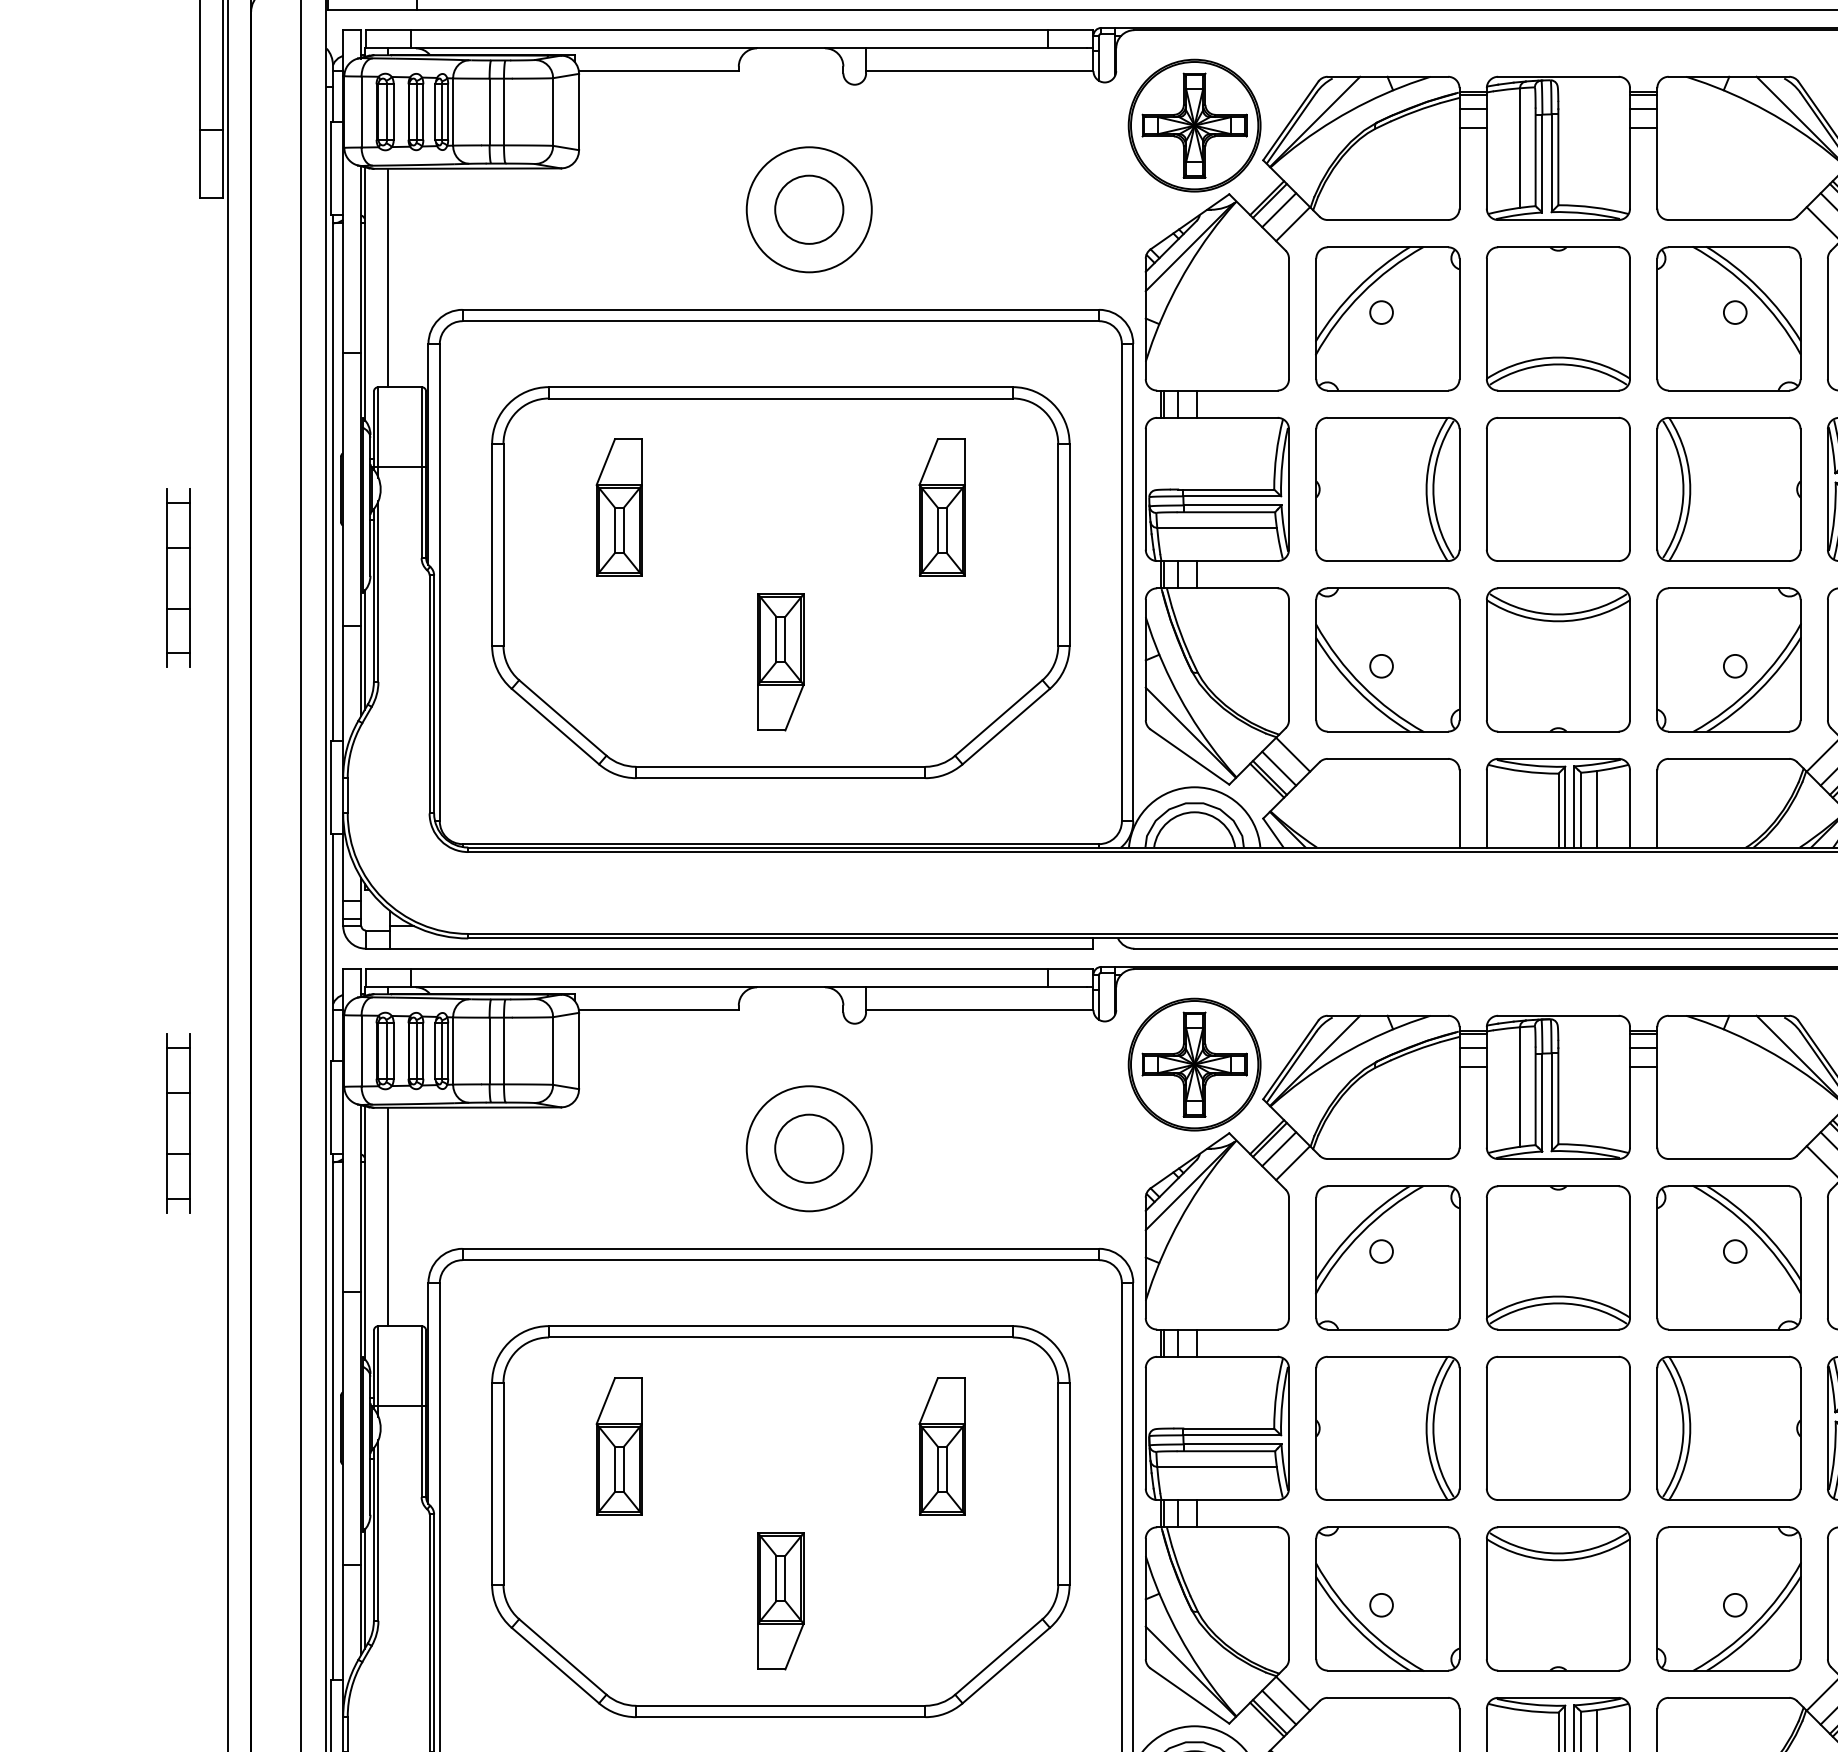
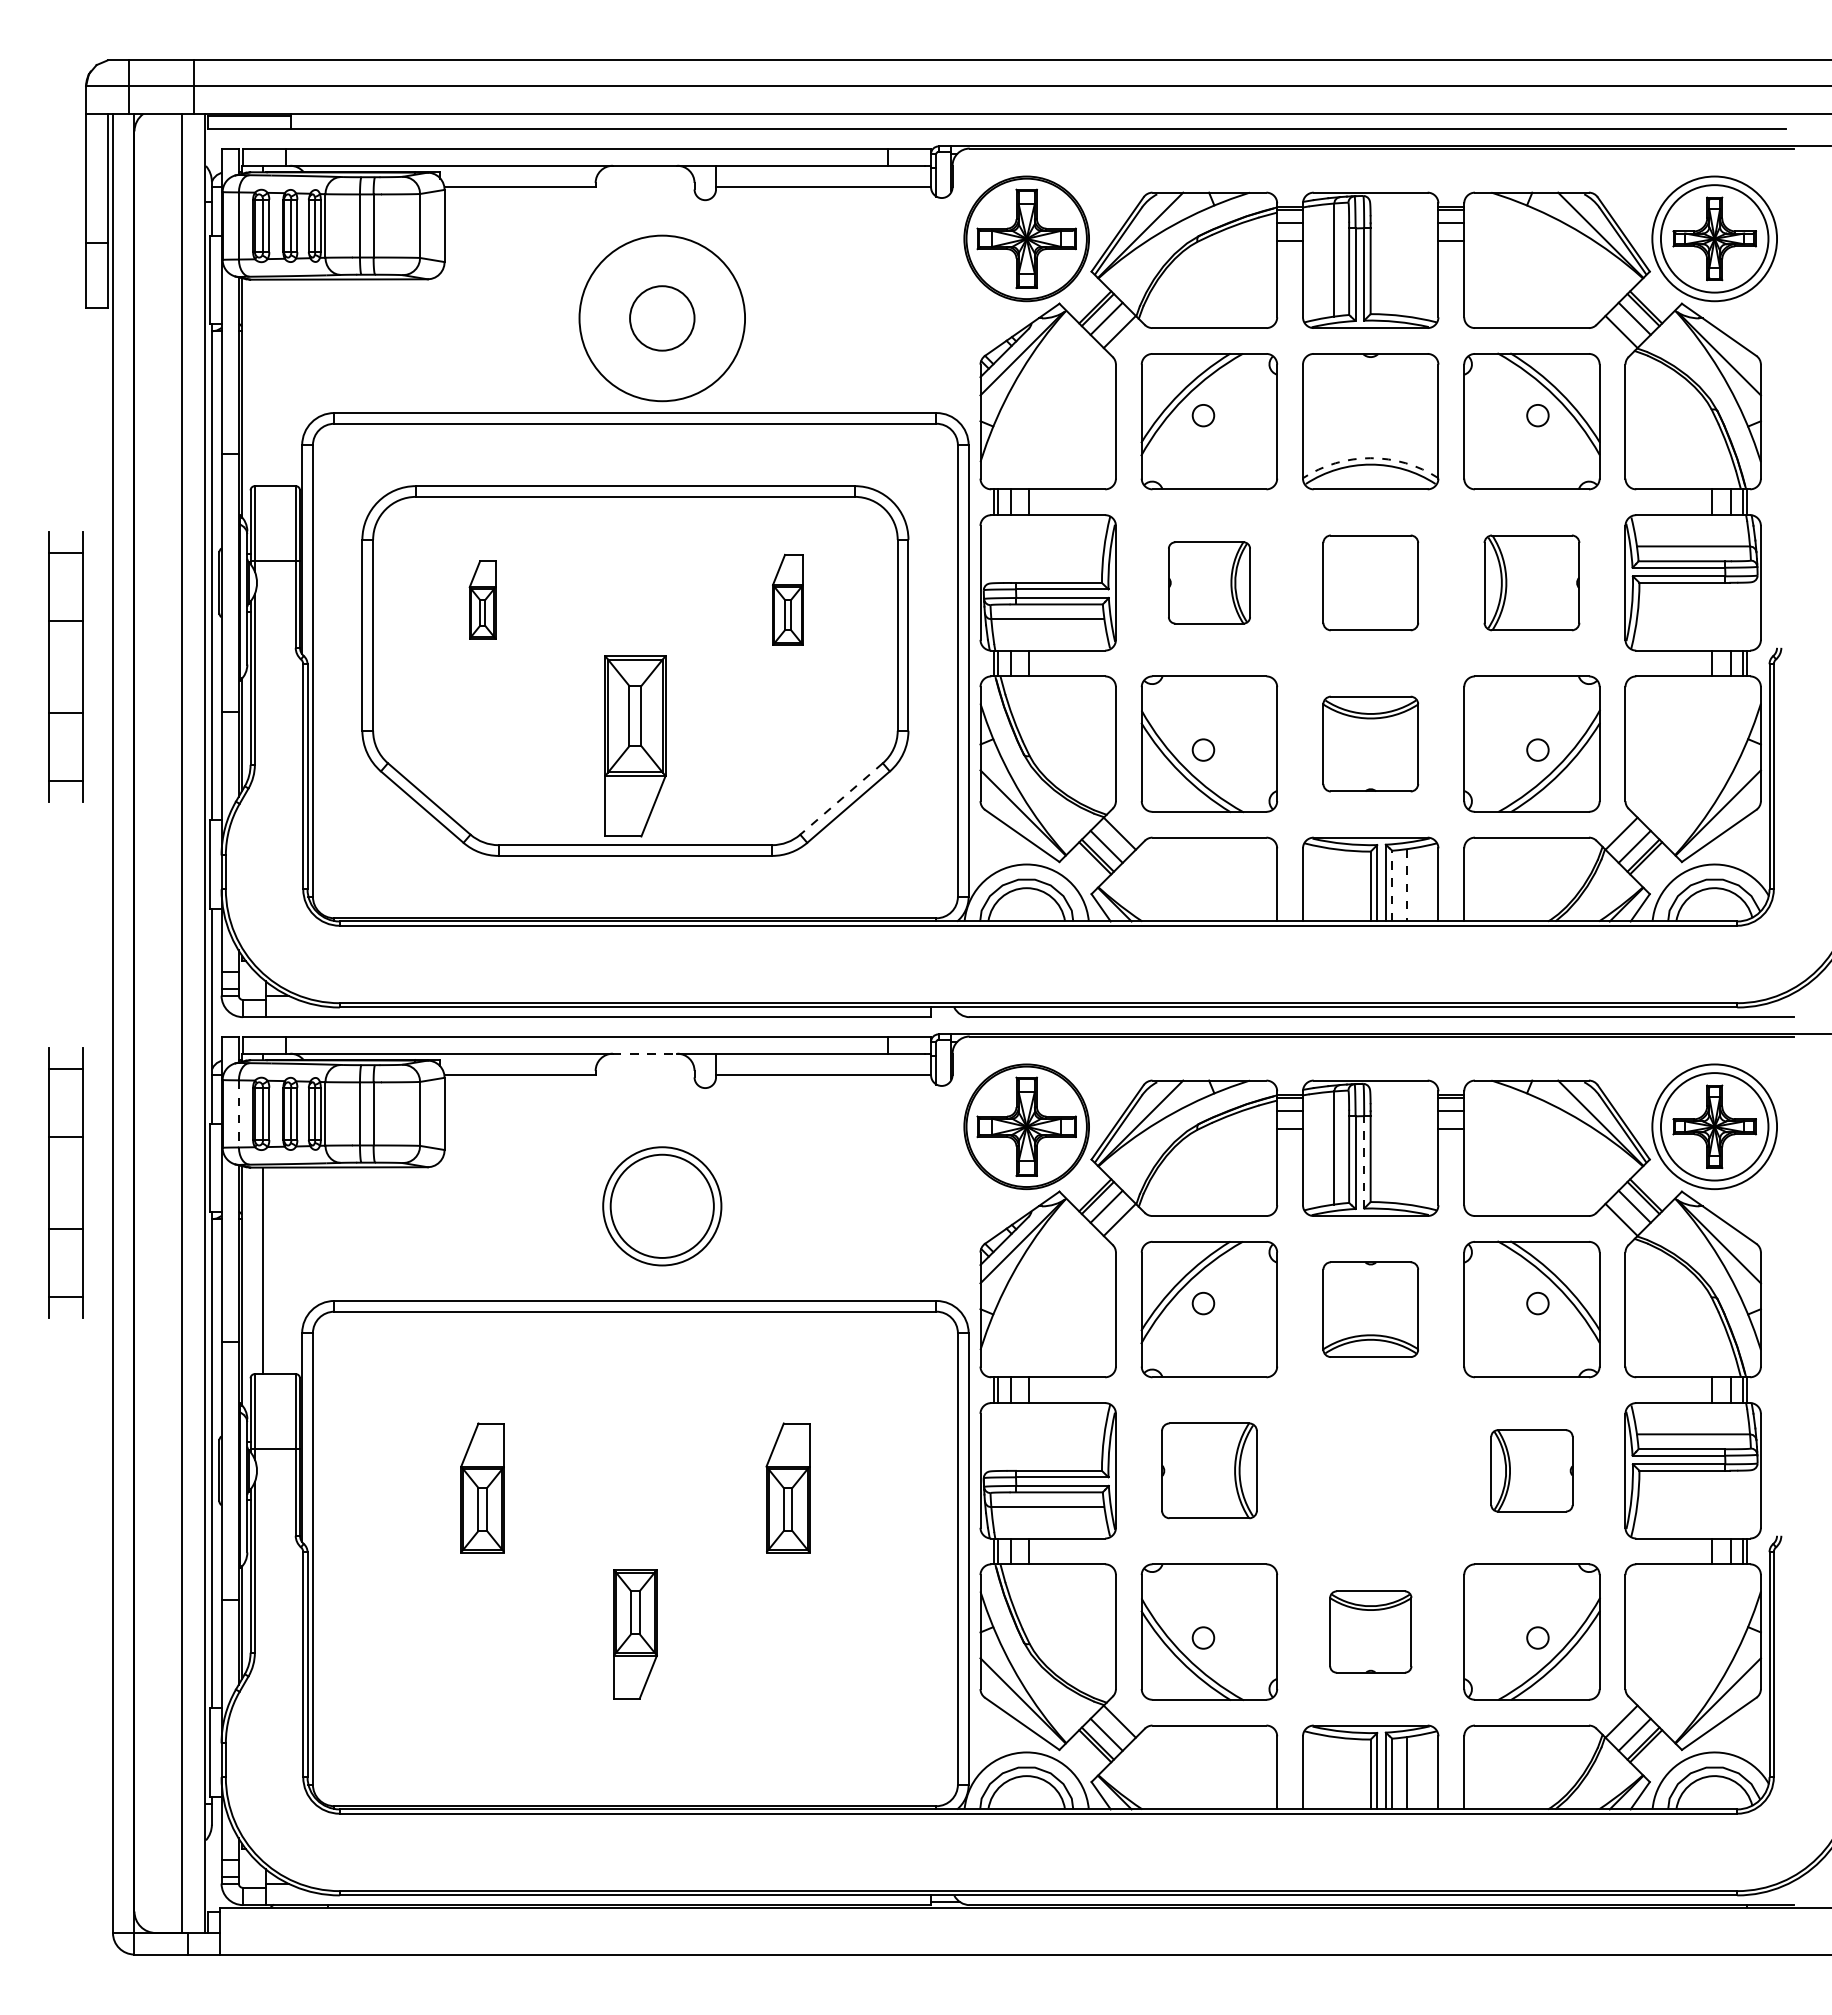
circle: (809, 209) -> (662, 318), size x1.4
line: (387, 277) -> (263, 382), removed
arc: (1558, 357) -> (1370, 458), solid -> dashed
part: (1387, 489) -> (1209, 582), size x0.6
part: (1558, 489) -> (1370, 582), size x0.7
part: (1728, 489) -> (1531, 582), size x0.7
part: (619, 507) -> (482, 599), size x0.6
part: (941, 507) -> (787, 599), size x0.7
part: (178, 577) -> (65, 666), size x1.6
part: (1558, 659) -> (1370, 743), size x0.7
part: (780, 662) -> (635, 746), size x1.4
line: (998, 717) -> (841, 798), solid -> dashed
line: (1581, 809) -> (1392, 885), solid -> dashed
line: (1597, 809) -> (1407, 885), solid -> dashed
line: (791, 987) -> (645, 1053), solid -> dashed
line: (361, 1050) -> (238, 1113), solid -> dashed
line: (1551, 1101) -> (1364, 1161), solid -> dashed
part: (178, 1123) -> (65, 1182), size x1.6
circle: (809, 1148) -> (662, 1206), size x1.6
part: (1558, 1257) -> (1370, 1309), size x0.7
part: (1387, 1428) -> (1209, 1470), size x0.7
part: (1558, 1428) -> (1370, 1470), removed
part: (1728, 1428) -> (1531, 1470), size x0.6
part: (780, 1521) -> (635, 1558), removed
part: (1558, 1598) -> (1370, 1631), size x0.6

